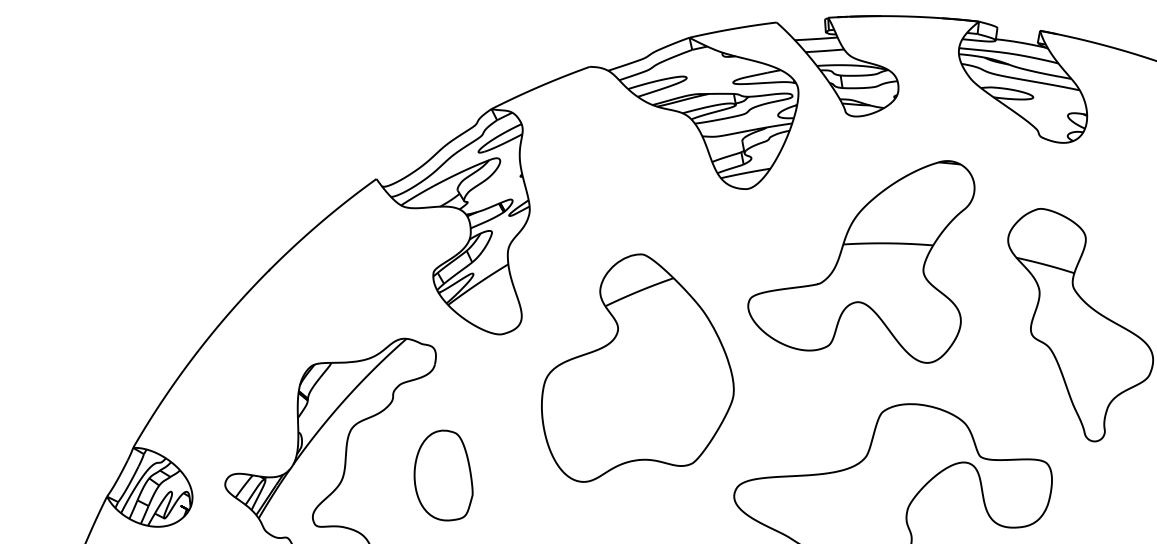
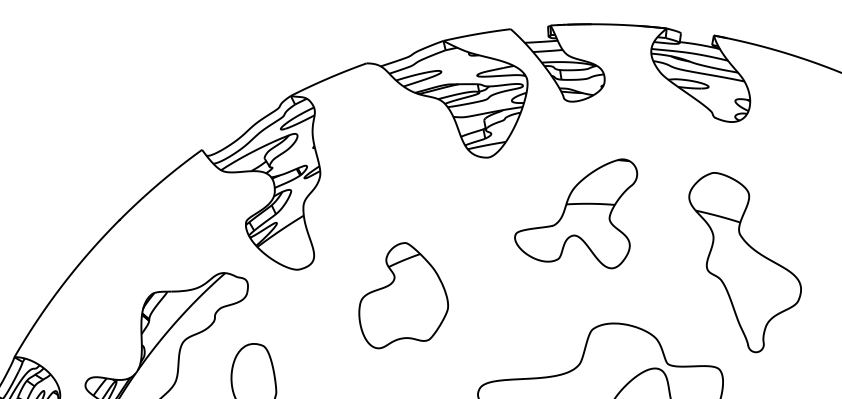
part: (861, 261) -> (576, 213), size x0.7
part: (637, 367) -> (403, 295), size x0.6

